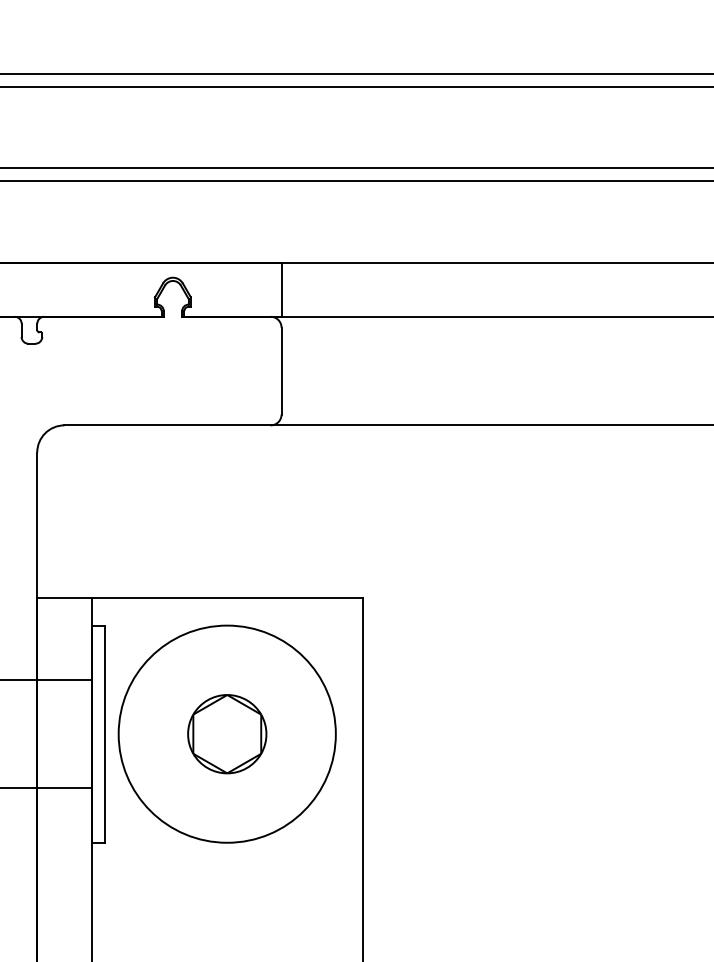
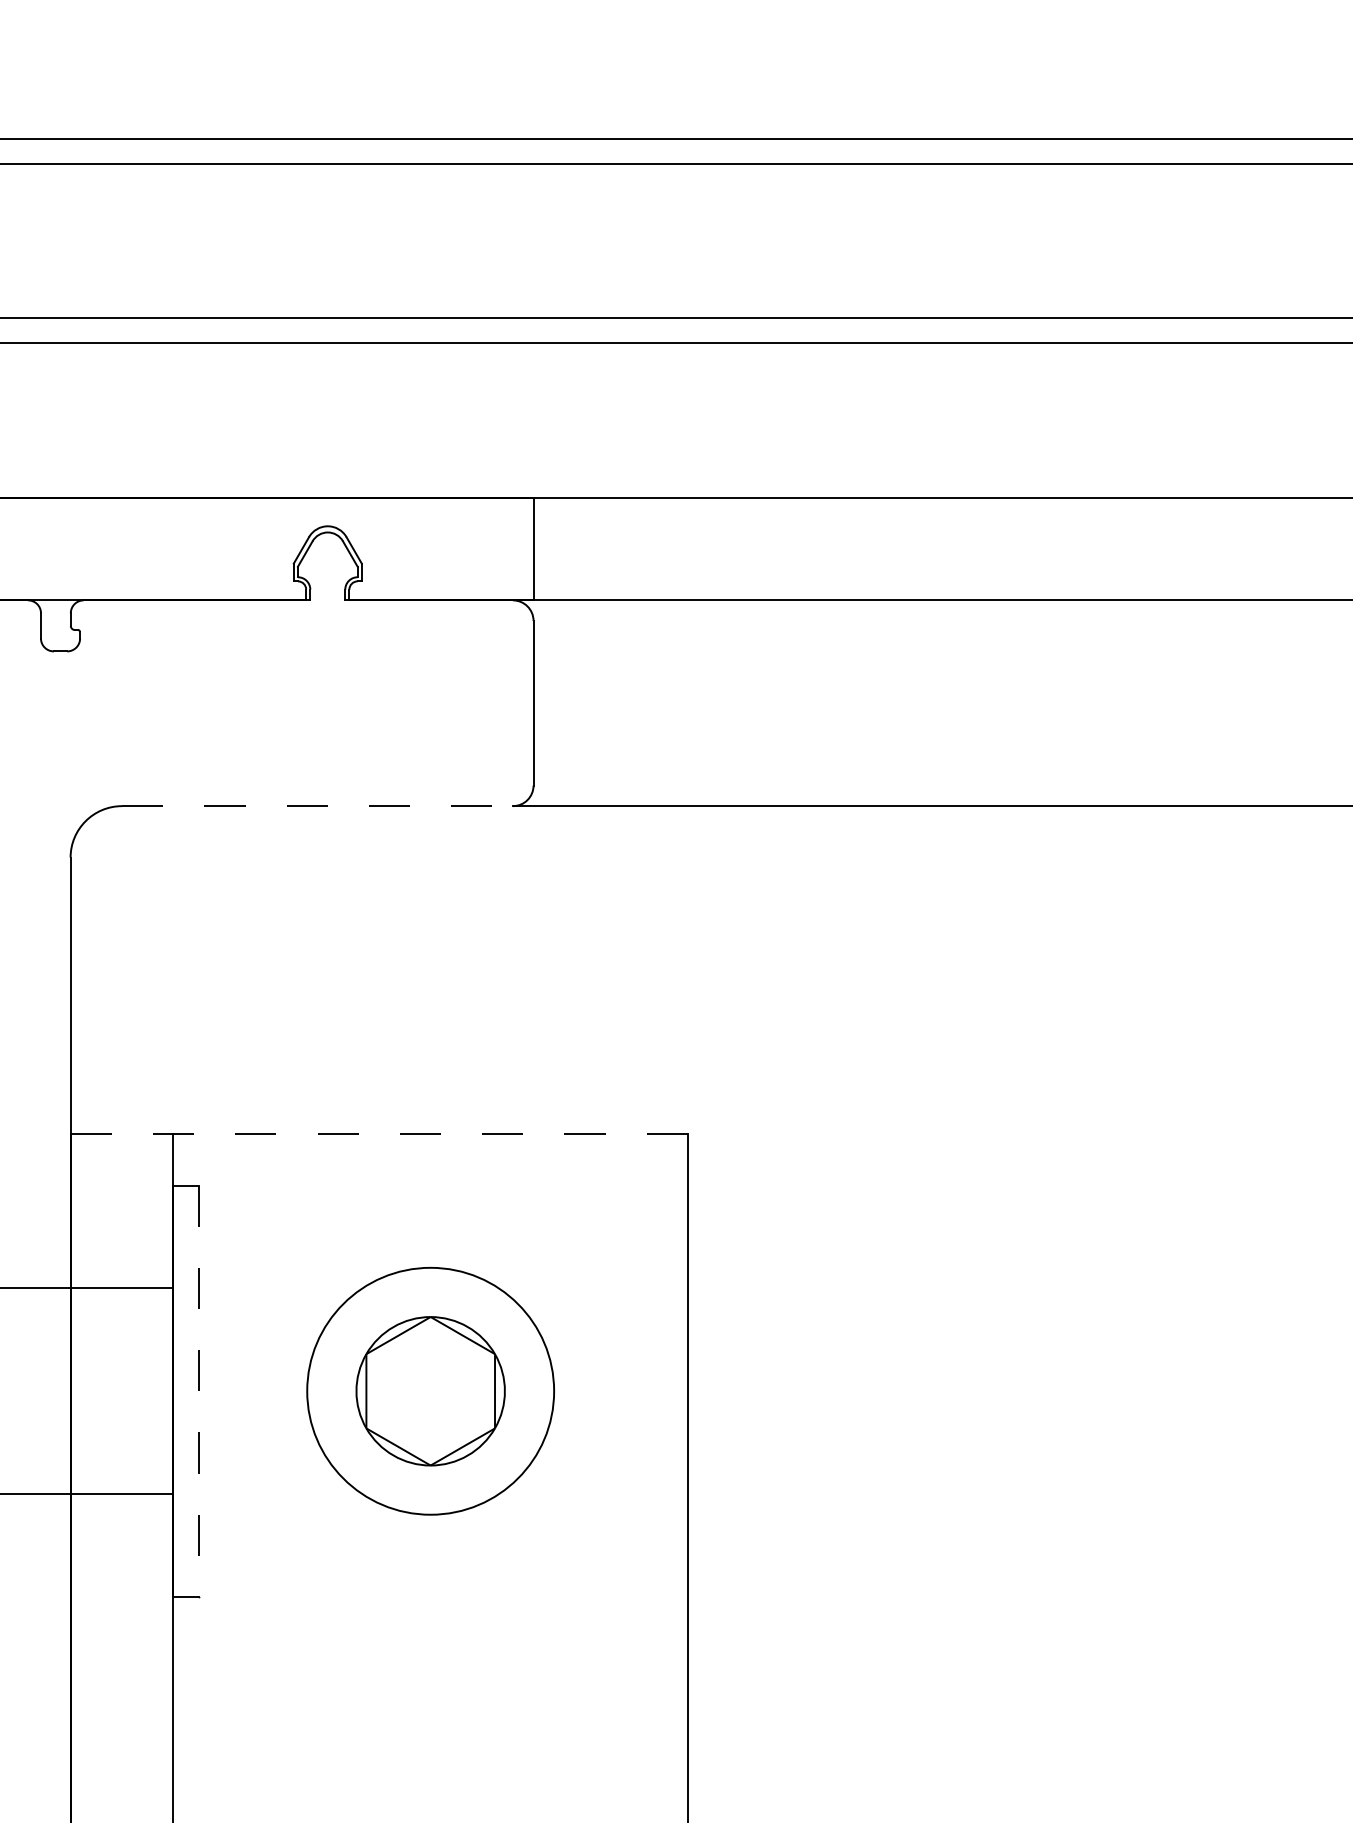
line: (168, 425) -> (319, 806), solid -> dashed
line: (200, 598) -> (379, 1134), solid -> dashed
circle: (226, 733) -> (429, 1389), size x0.6
line: (105, 734) -> (199, 1391), solid -> dashed

